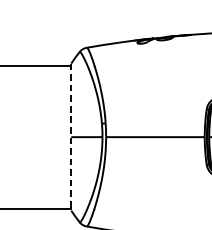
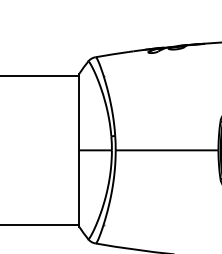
line: (71, 137) -> (79, 150), dashed -> solid

